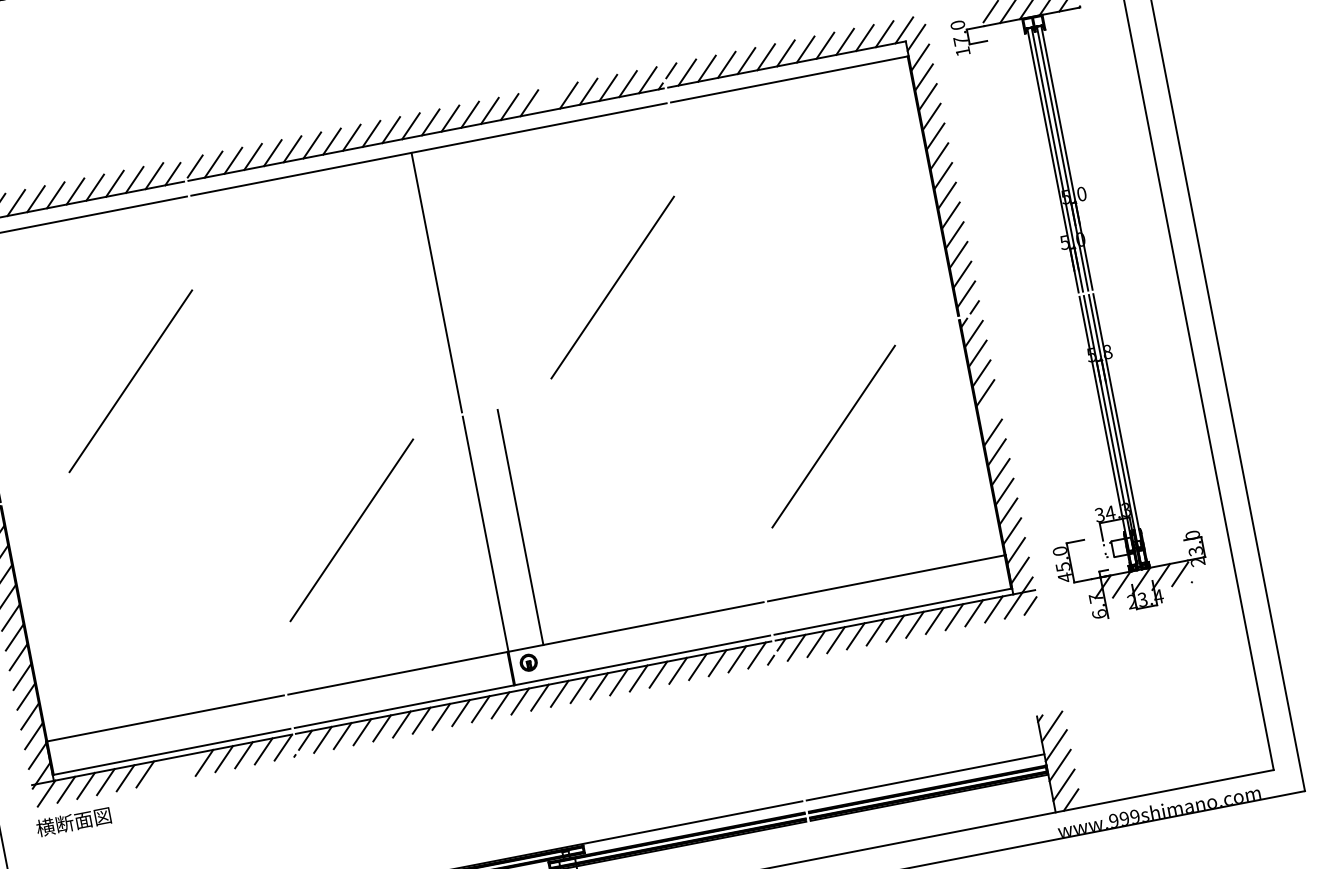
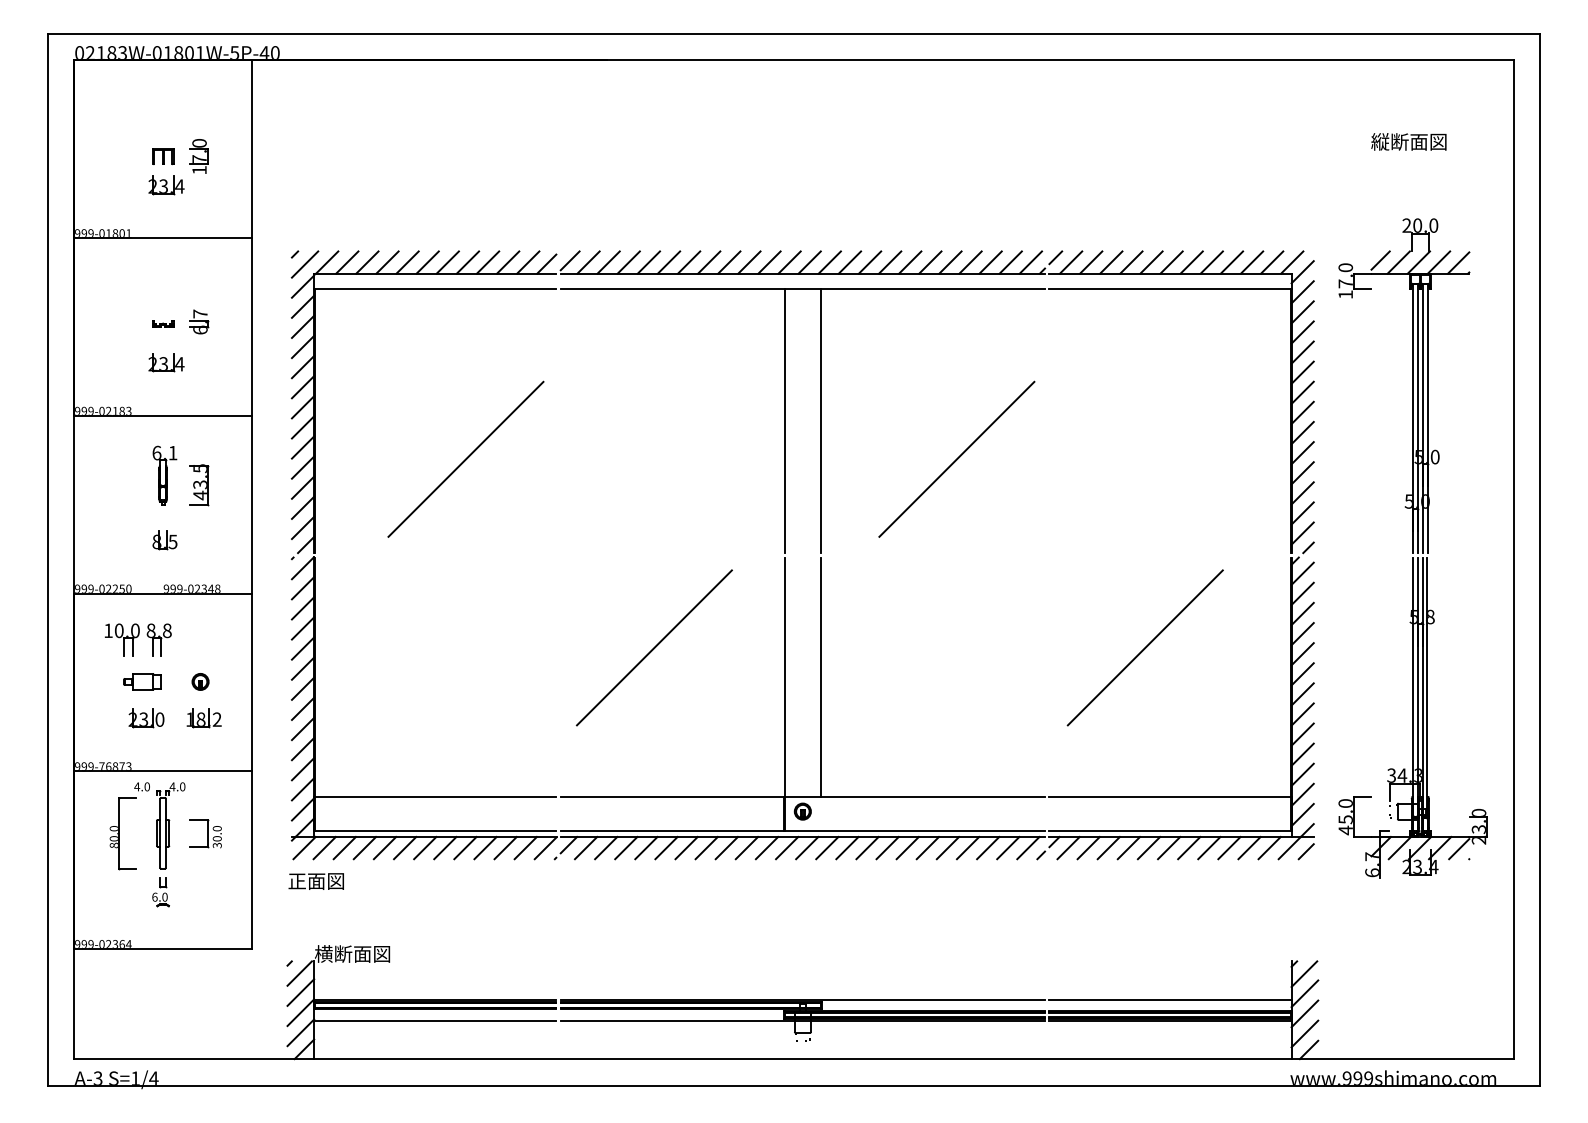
line: (549, 99) -> (930, 262), added
line: (471, 275) -> (820, 420), added
line: (989, 413) -> (1302, 654), added
line: (184, 766) -> (445, 847), added
line: (165, 769) -> (425, 847), added
text: (73, 821) -> (325, 880), 横断面図 -> 正面図

